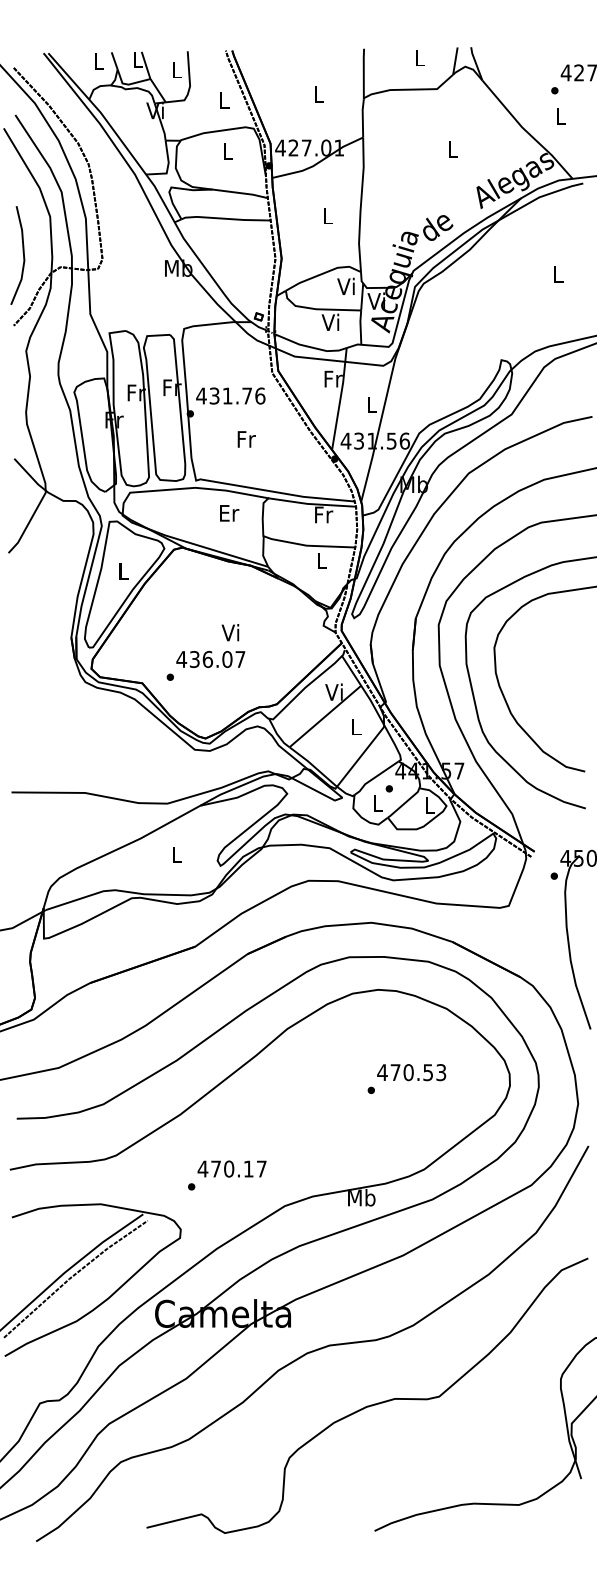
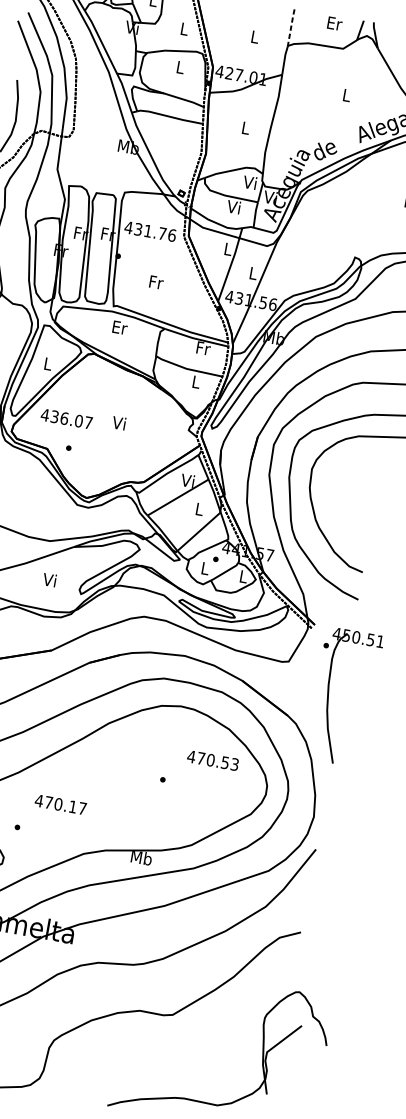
text: (420, 57) -> (335, 23), L -> Er
line: (363, 73) -> (290, 27), solid -> dashed
text: (333, 378) -> (228, 248), Fr -> L
text: (230, 395) -> (150, 231), moved
text: (229, 513) -> (120, 327), moved
text: (210, 659) -> (66, 418), moved
text: (175, 854) -> (49, 579), L -> Vi
text: (411, 1072) -> (212, 760), moved
text: (231, 1168) -> (60, 804), moved

